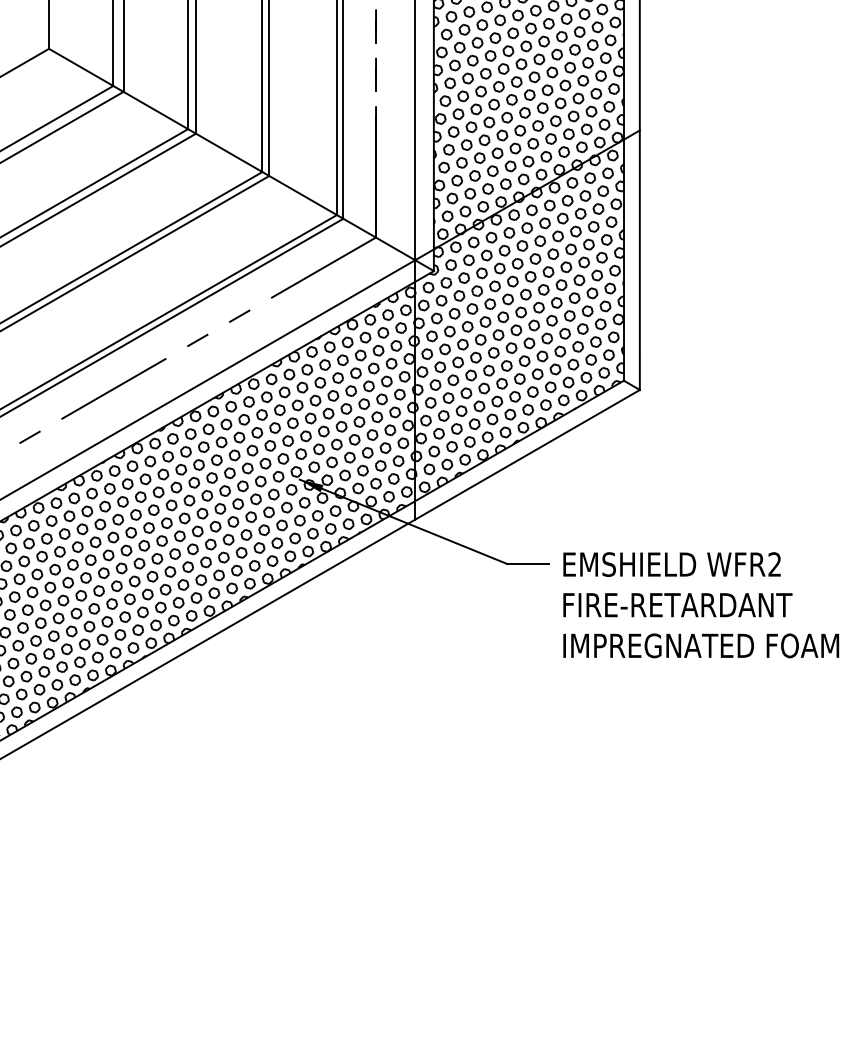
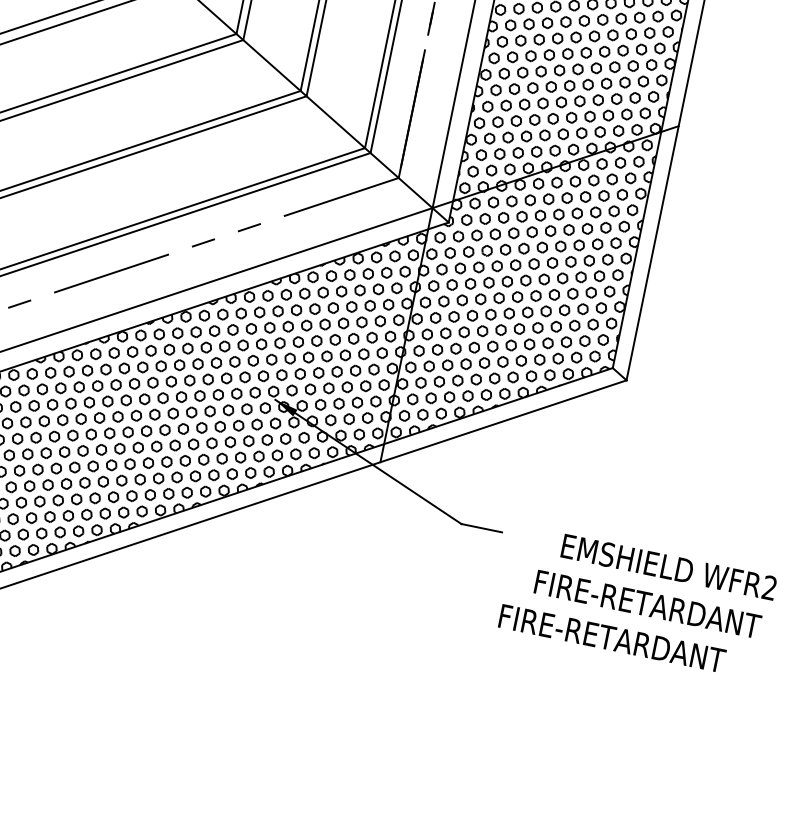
text: (671, 564) -> (668, 567), moved
text: (677, 605) -> (647, 604), moved
text: (702, 645) -> (636, 643), IMPREGNATED FOAM -> FIRE-RETARDANT

